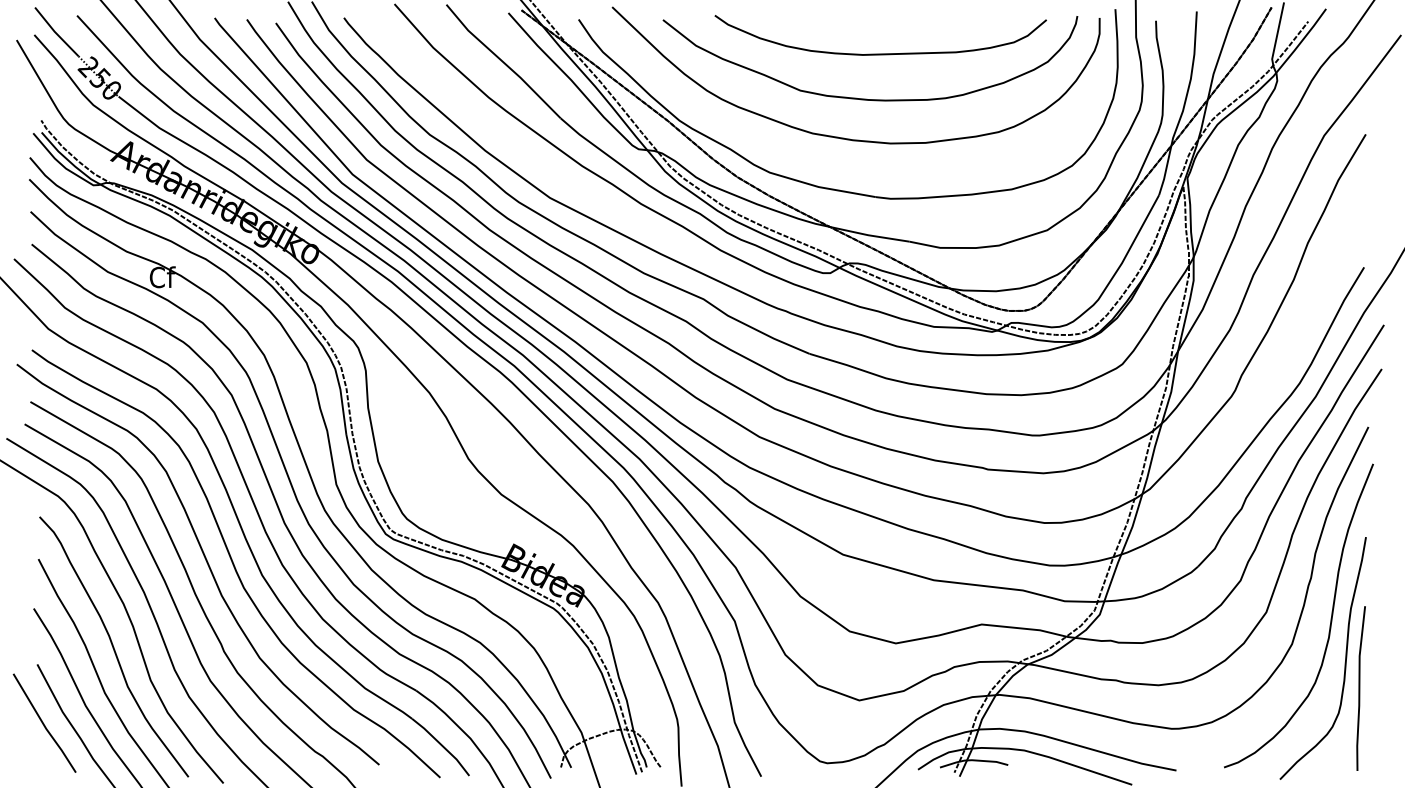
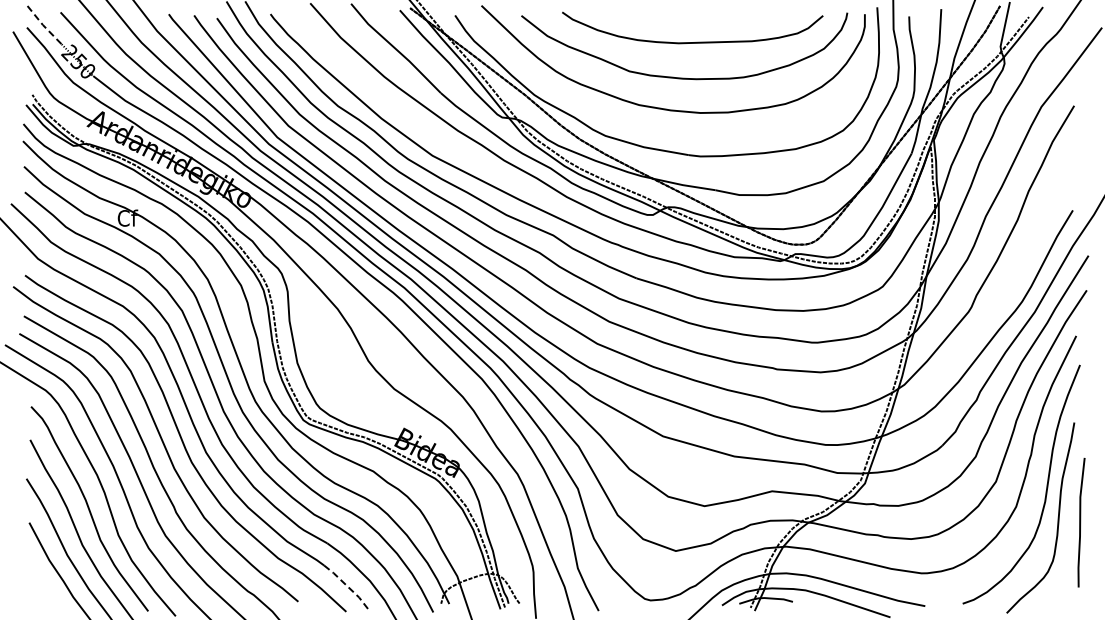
line: (55, 32) -> (43, 25), solid -> dashed
line: (1361, 688) -> (1081, 522), moved
line: (43, 722) -> (34, 568), removed
line: (441, 745) -> (347, 586), solid -> dashed

